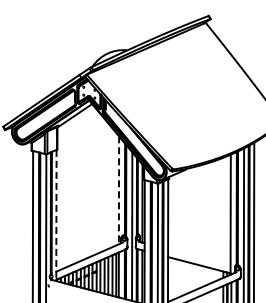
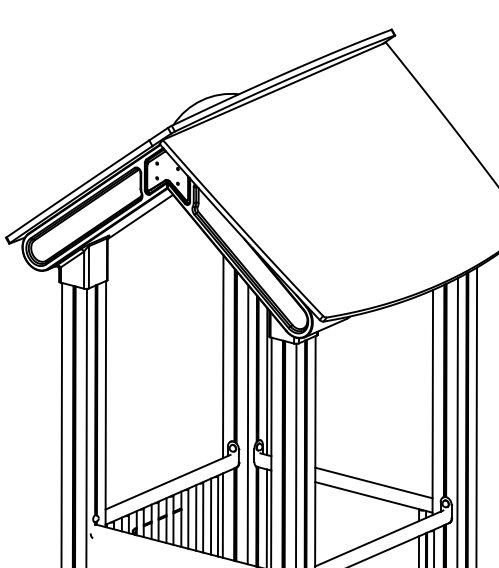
line: (119, 190) -> (224, 357), dashed -> solid
line: (56, 215) -> (105, 404), dashed -> solid
line: (199, 257) -> (374, 482), added

